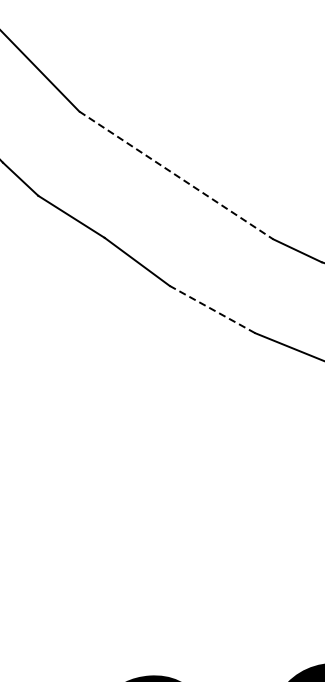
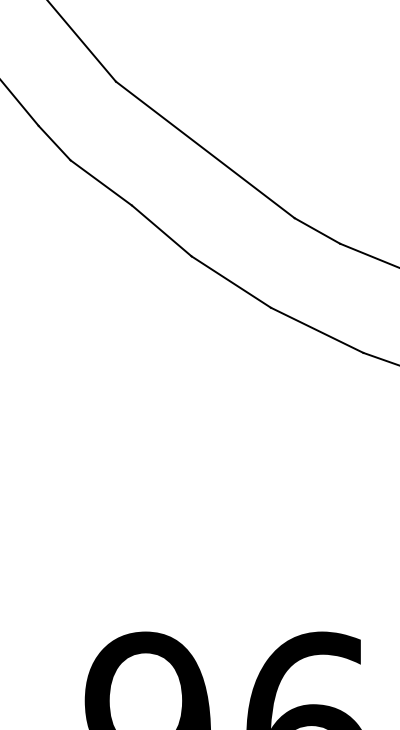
line: (176, 175) -> (205, 150), dashed -> solid
line: (211, 309) -> (230, 281), dashed -> solid

